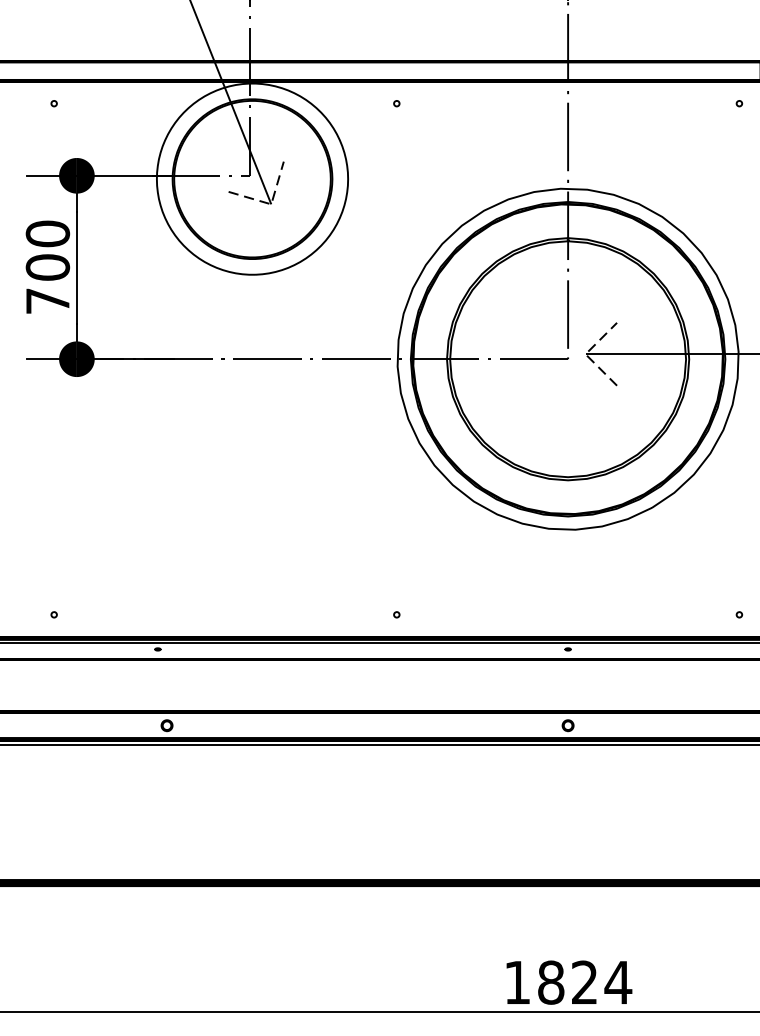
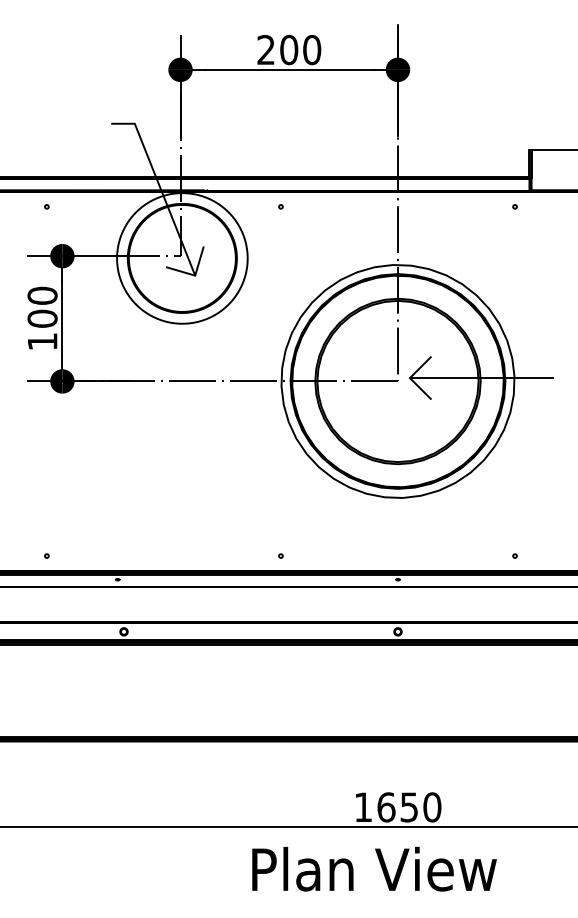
line: (271, 204) -> (195, 275), dashed -> solid
text: (47, 300) -> (42, 341), 700 -> 100
line: (584, 354) -> (409, 378), dashed -> solid
text: (584, 982) -> (409, 807), 1824 -> 1650

